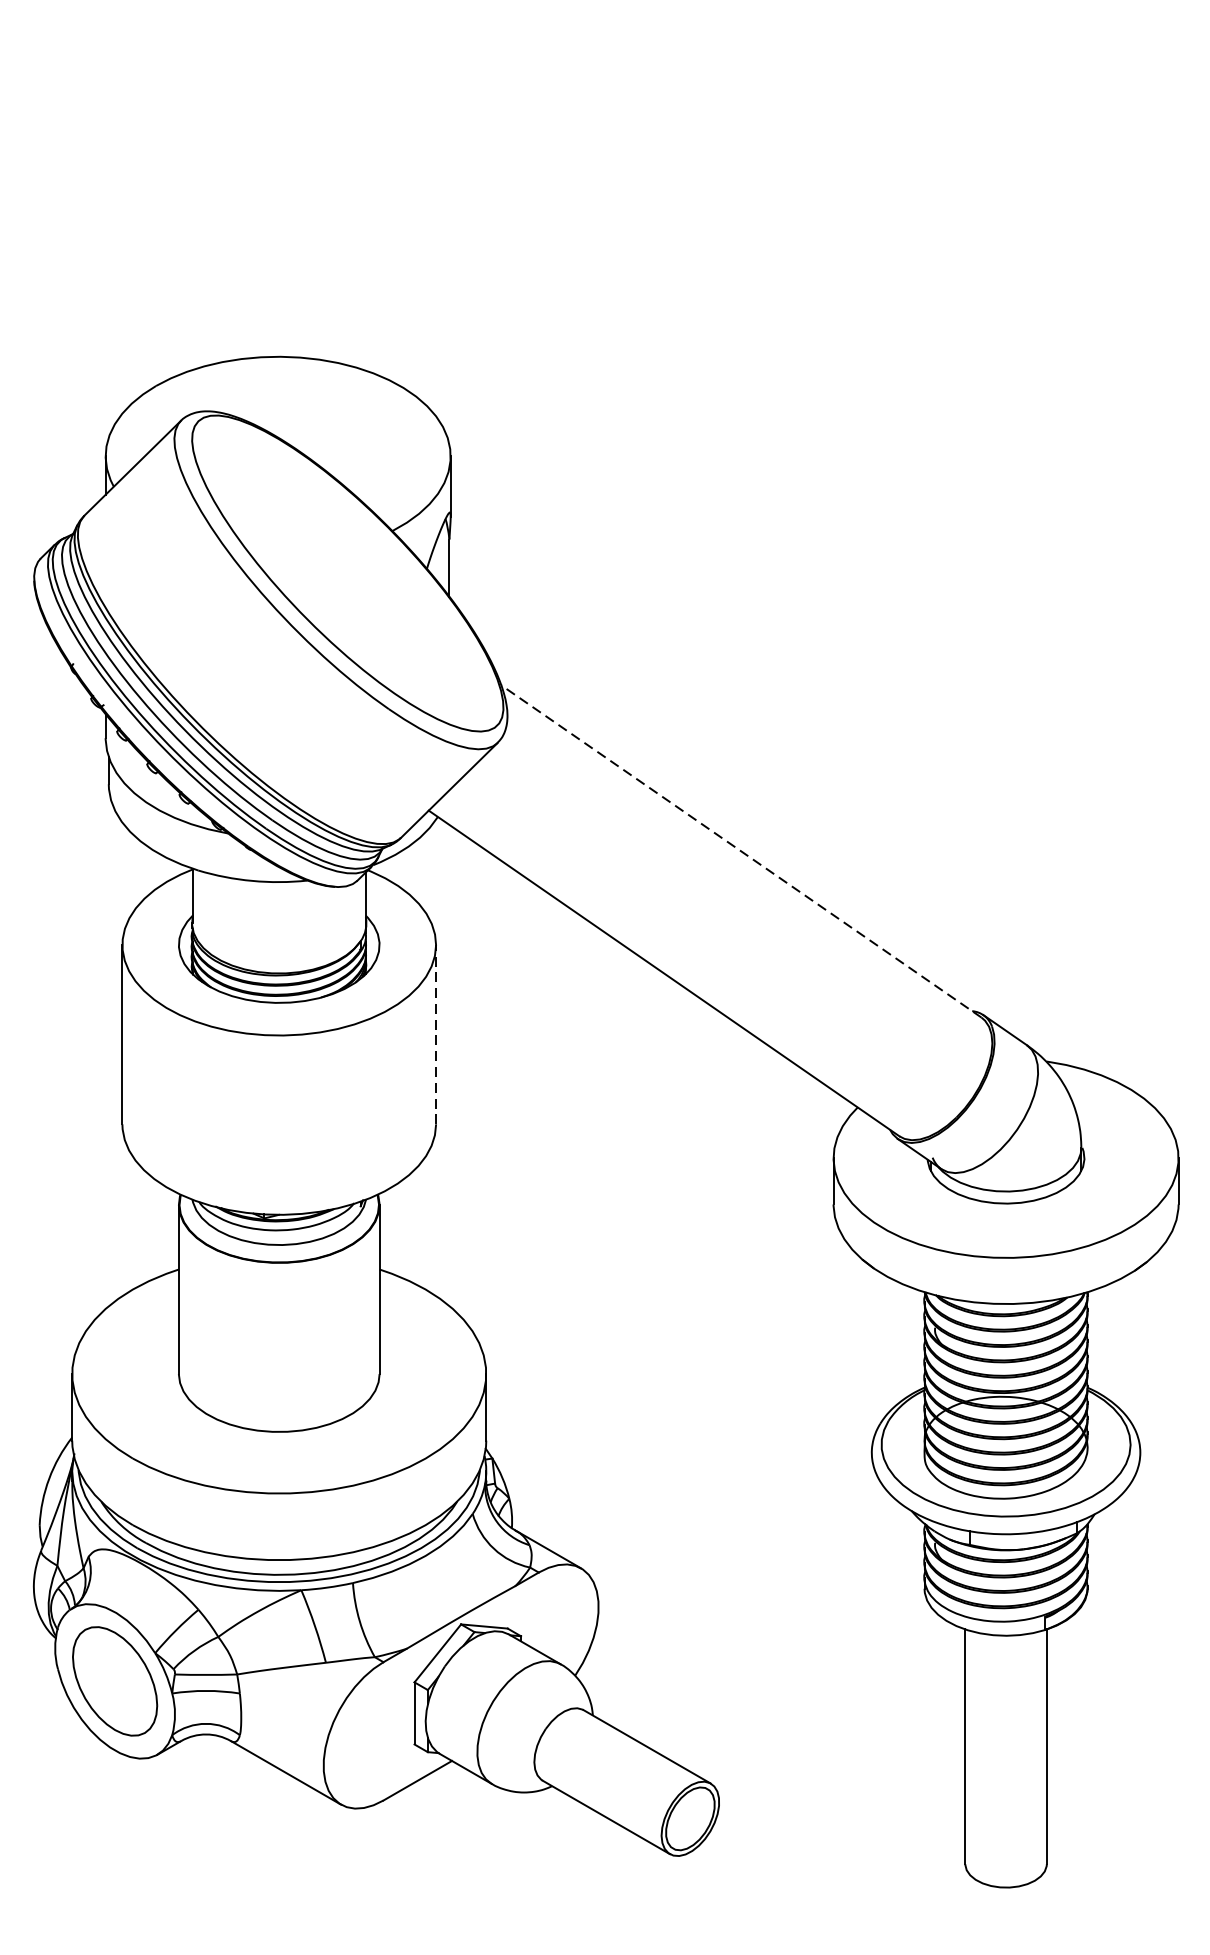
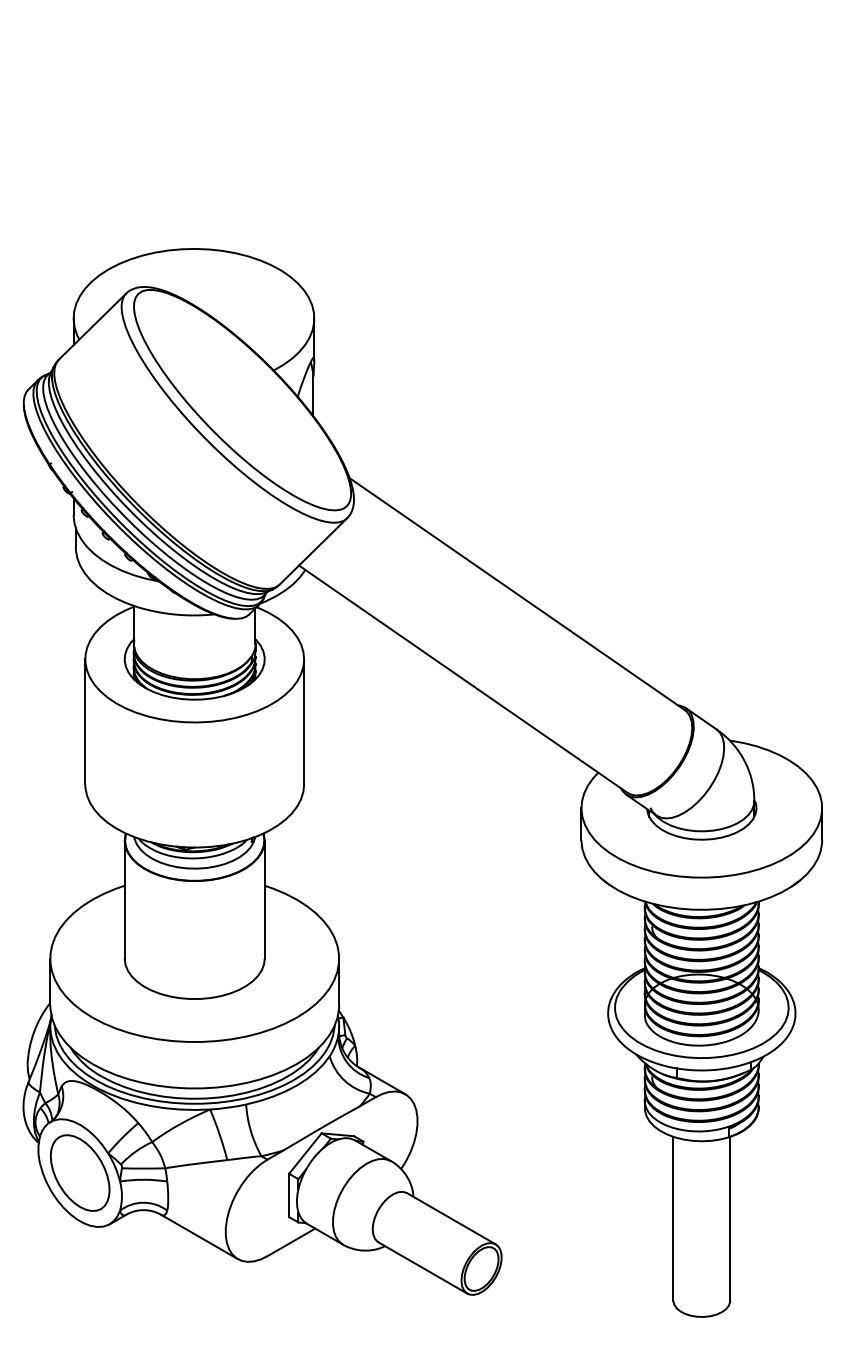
line: (741, 852) -> (517, 594), dashed -> solid
line: (436, 1034) -> (304, 721), dashed -> solid

